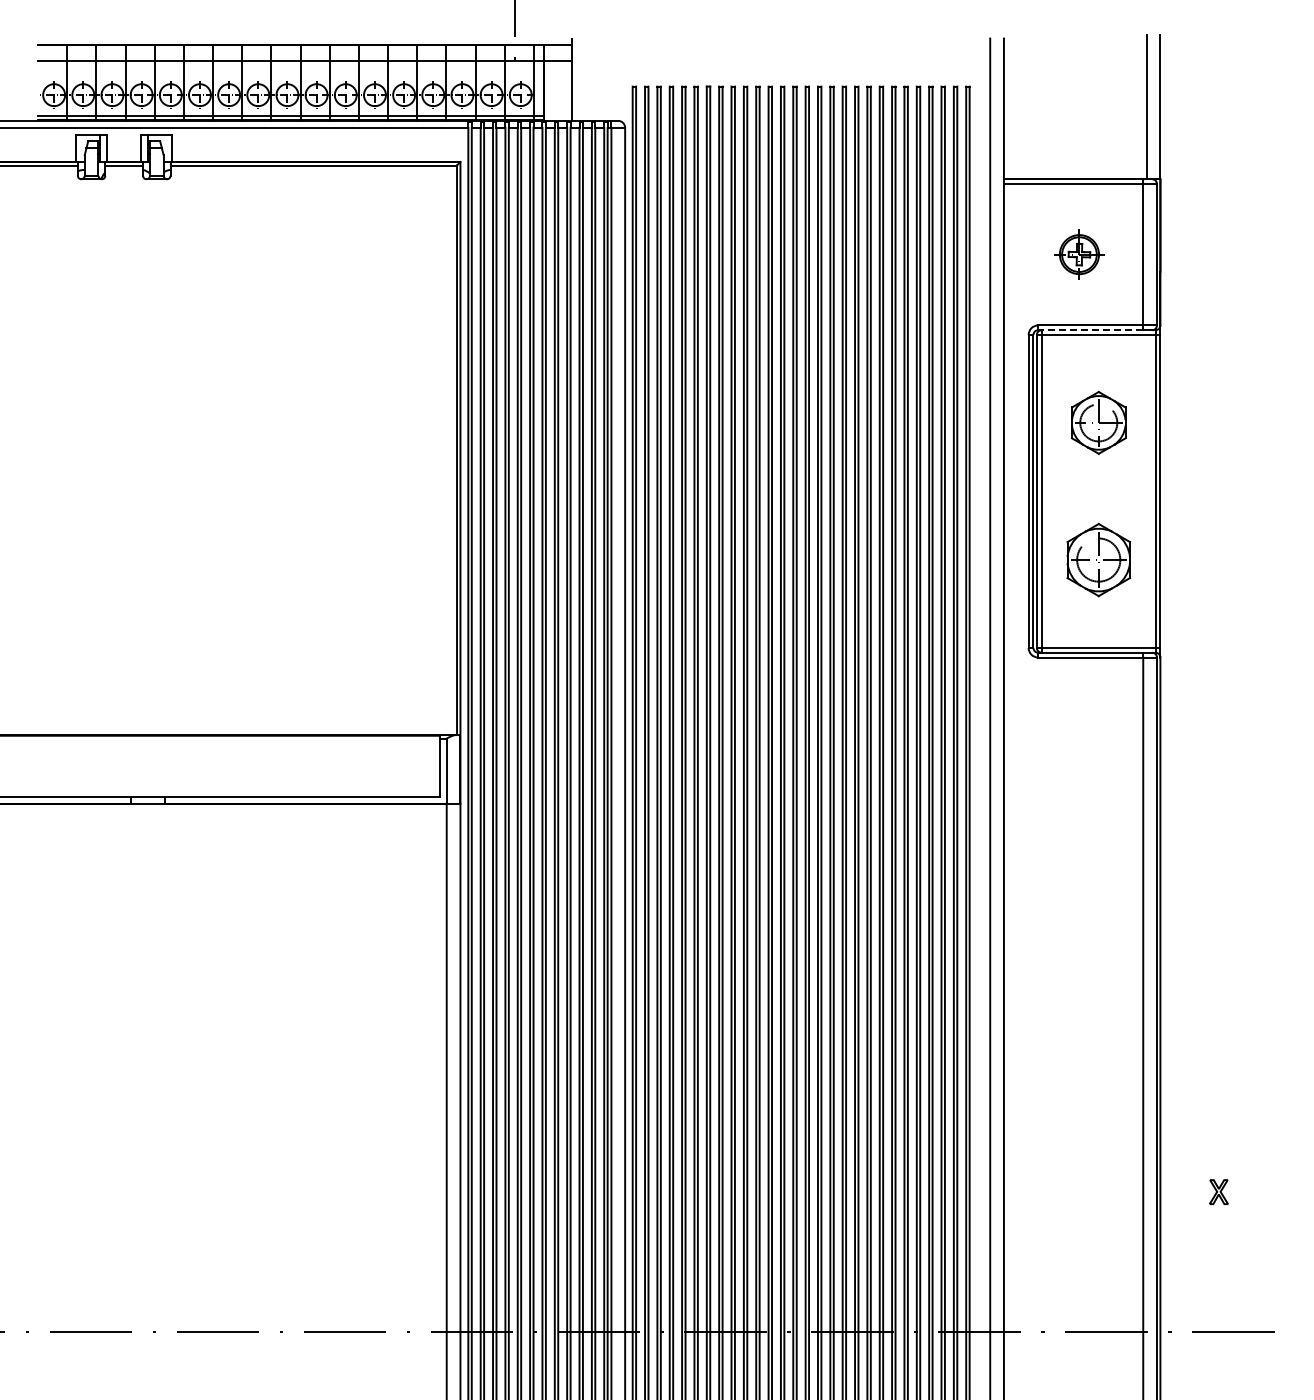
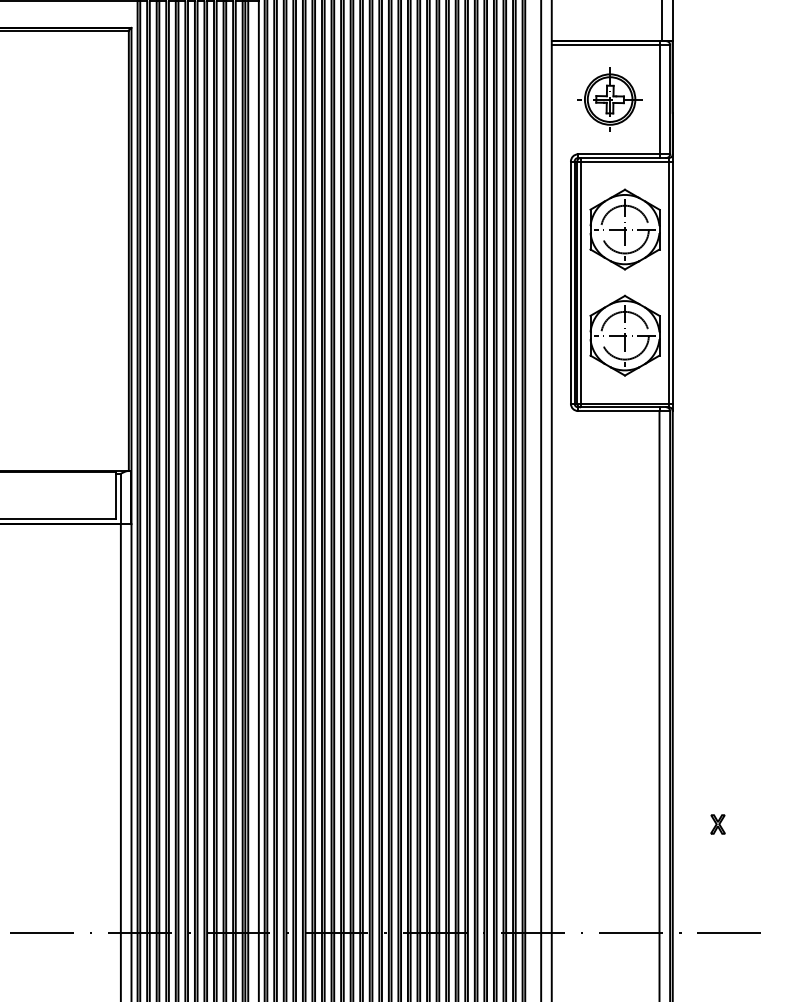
part: (1079, 254) -> (610, 99), size x1.67
line: (1090, 330) -> (618, 158), dashed -> solid
part: (1098, 422) -> (624, 229), size x1.67
part: (1098, 559) -> (624, 335), size x1.43

